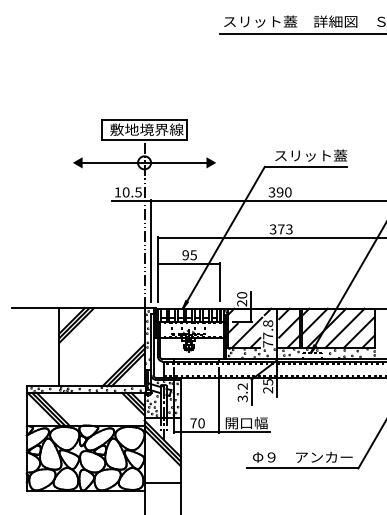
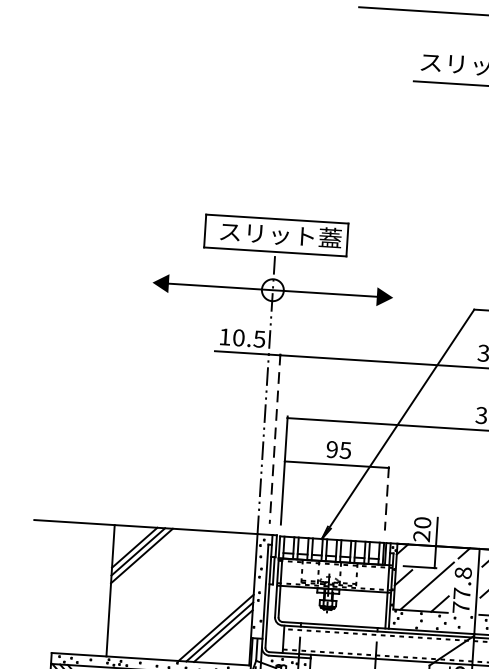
text: (146, 129) -> (279, 234), 敷地境界線 -> スリット蓋
line: (151, 250) -> (275, 438), solid -> dashed
line: (220, 282) -> (387, 499), solid -> dashed

